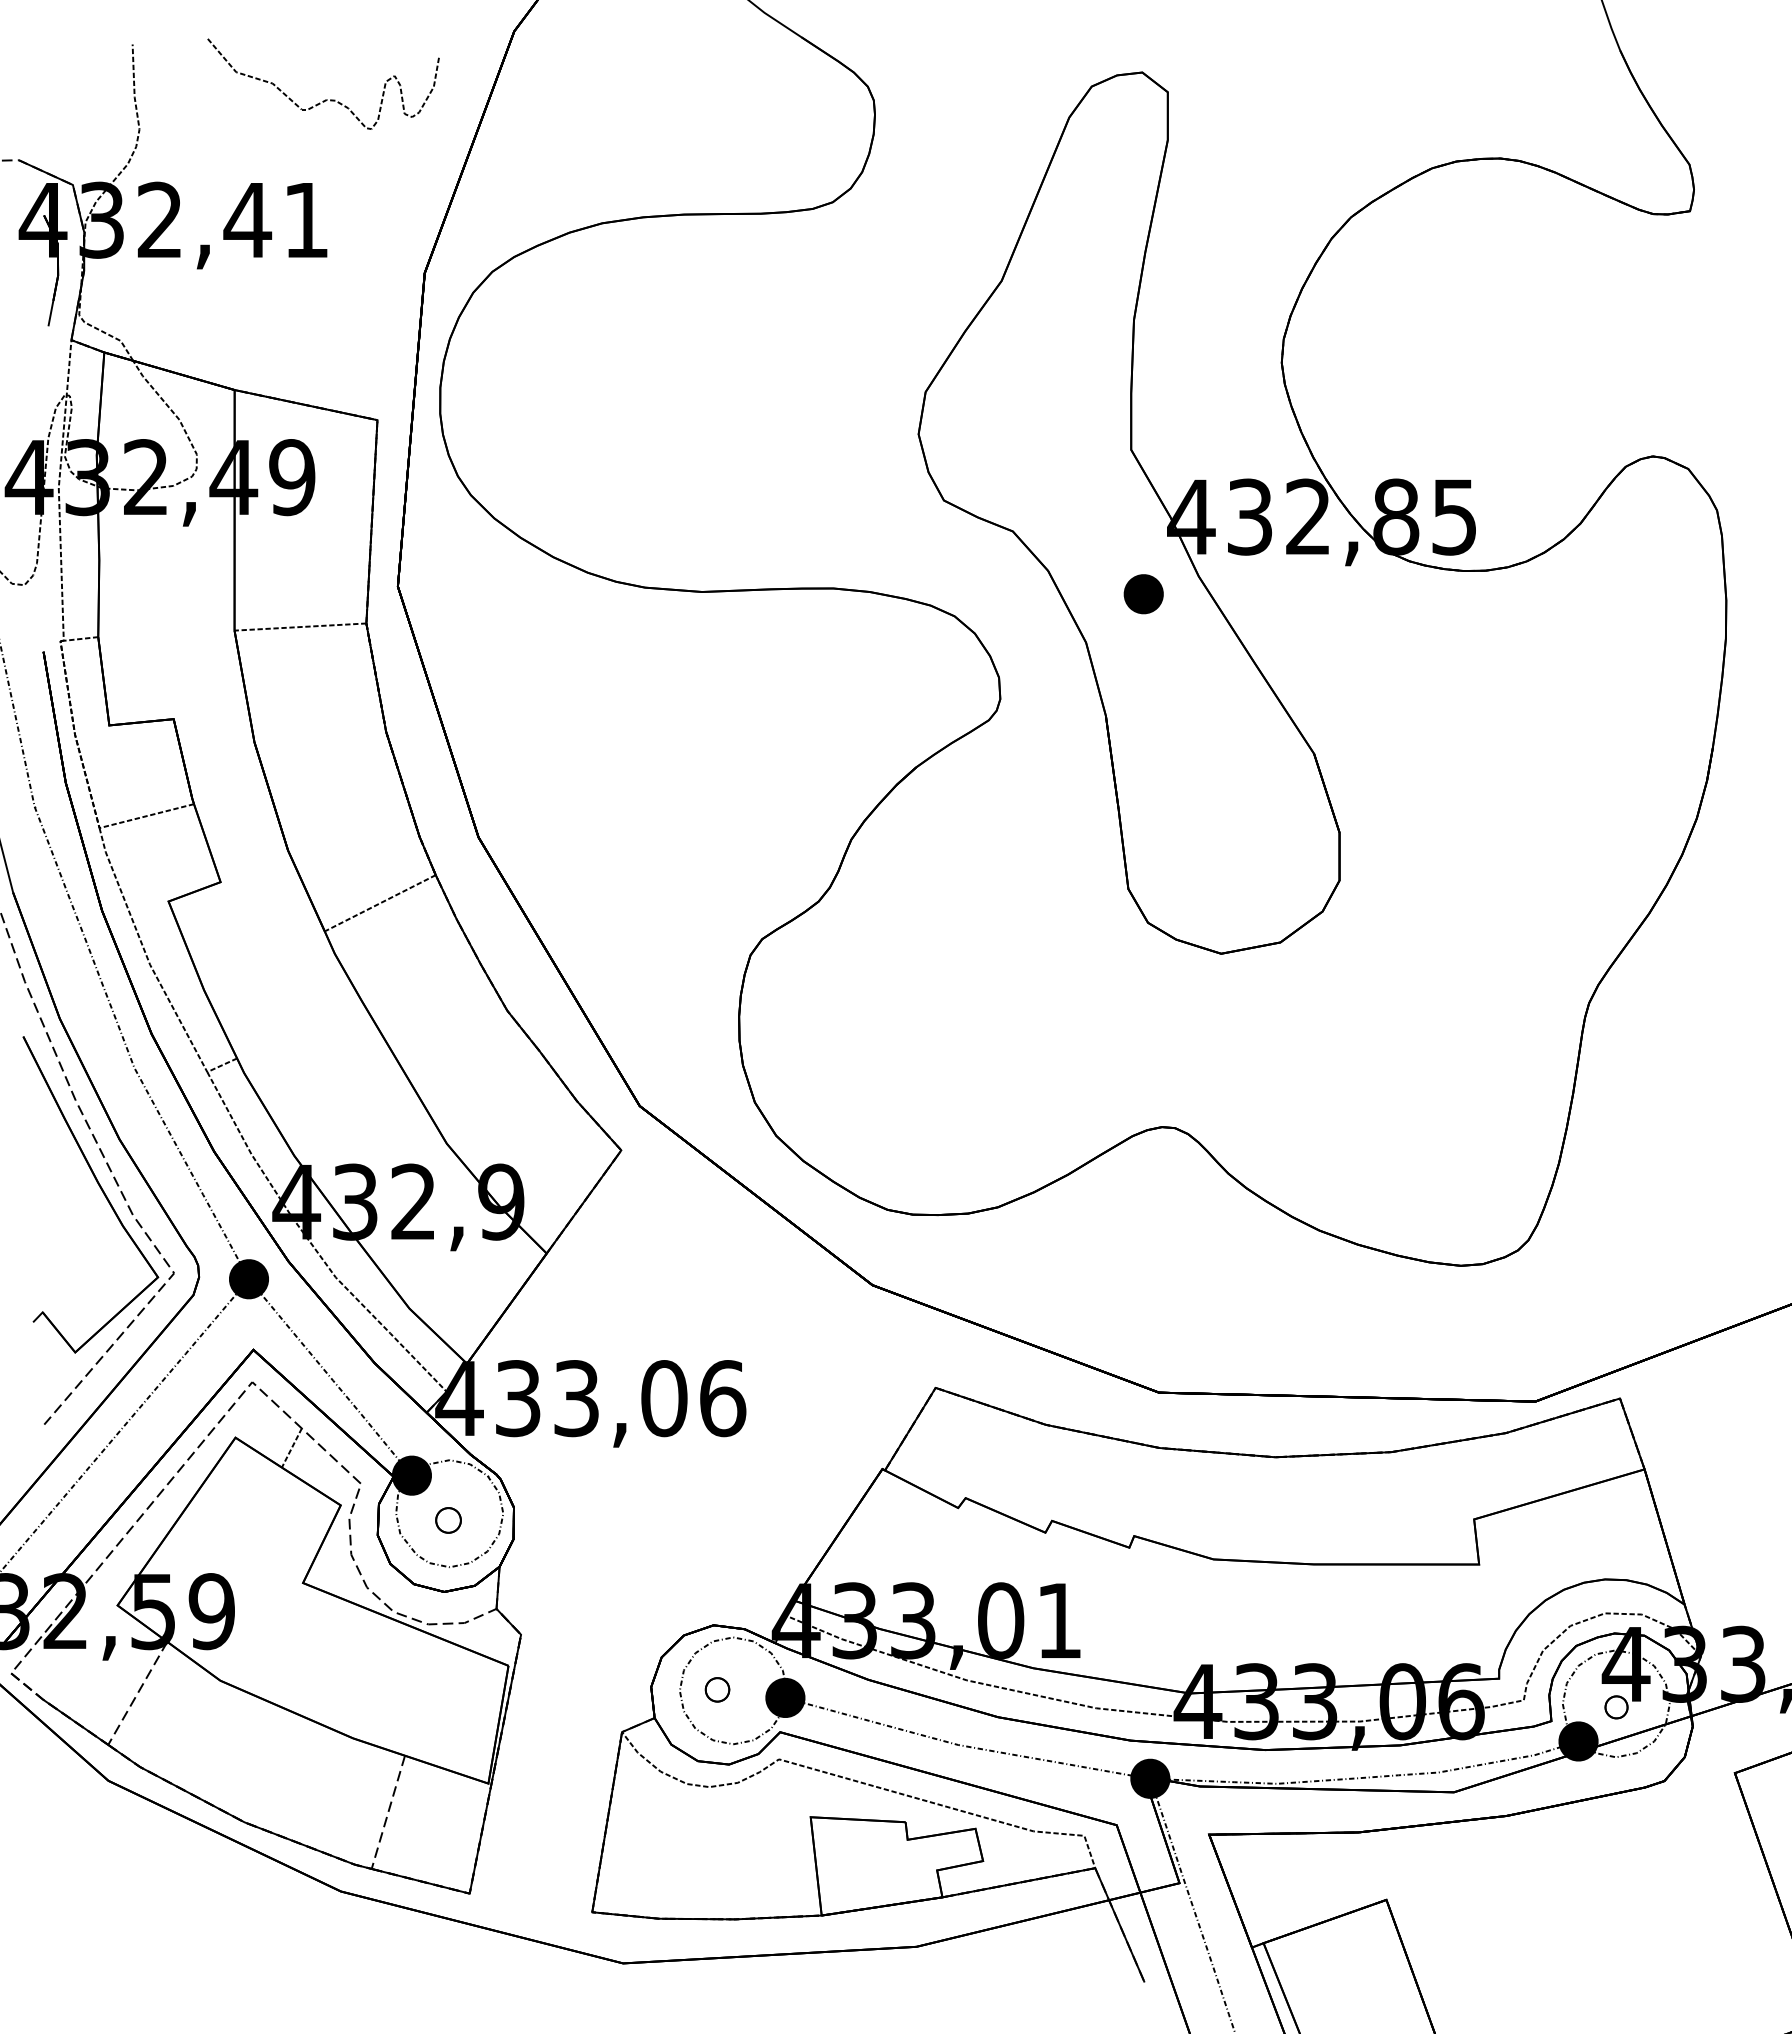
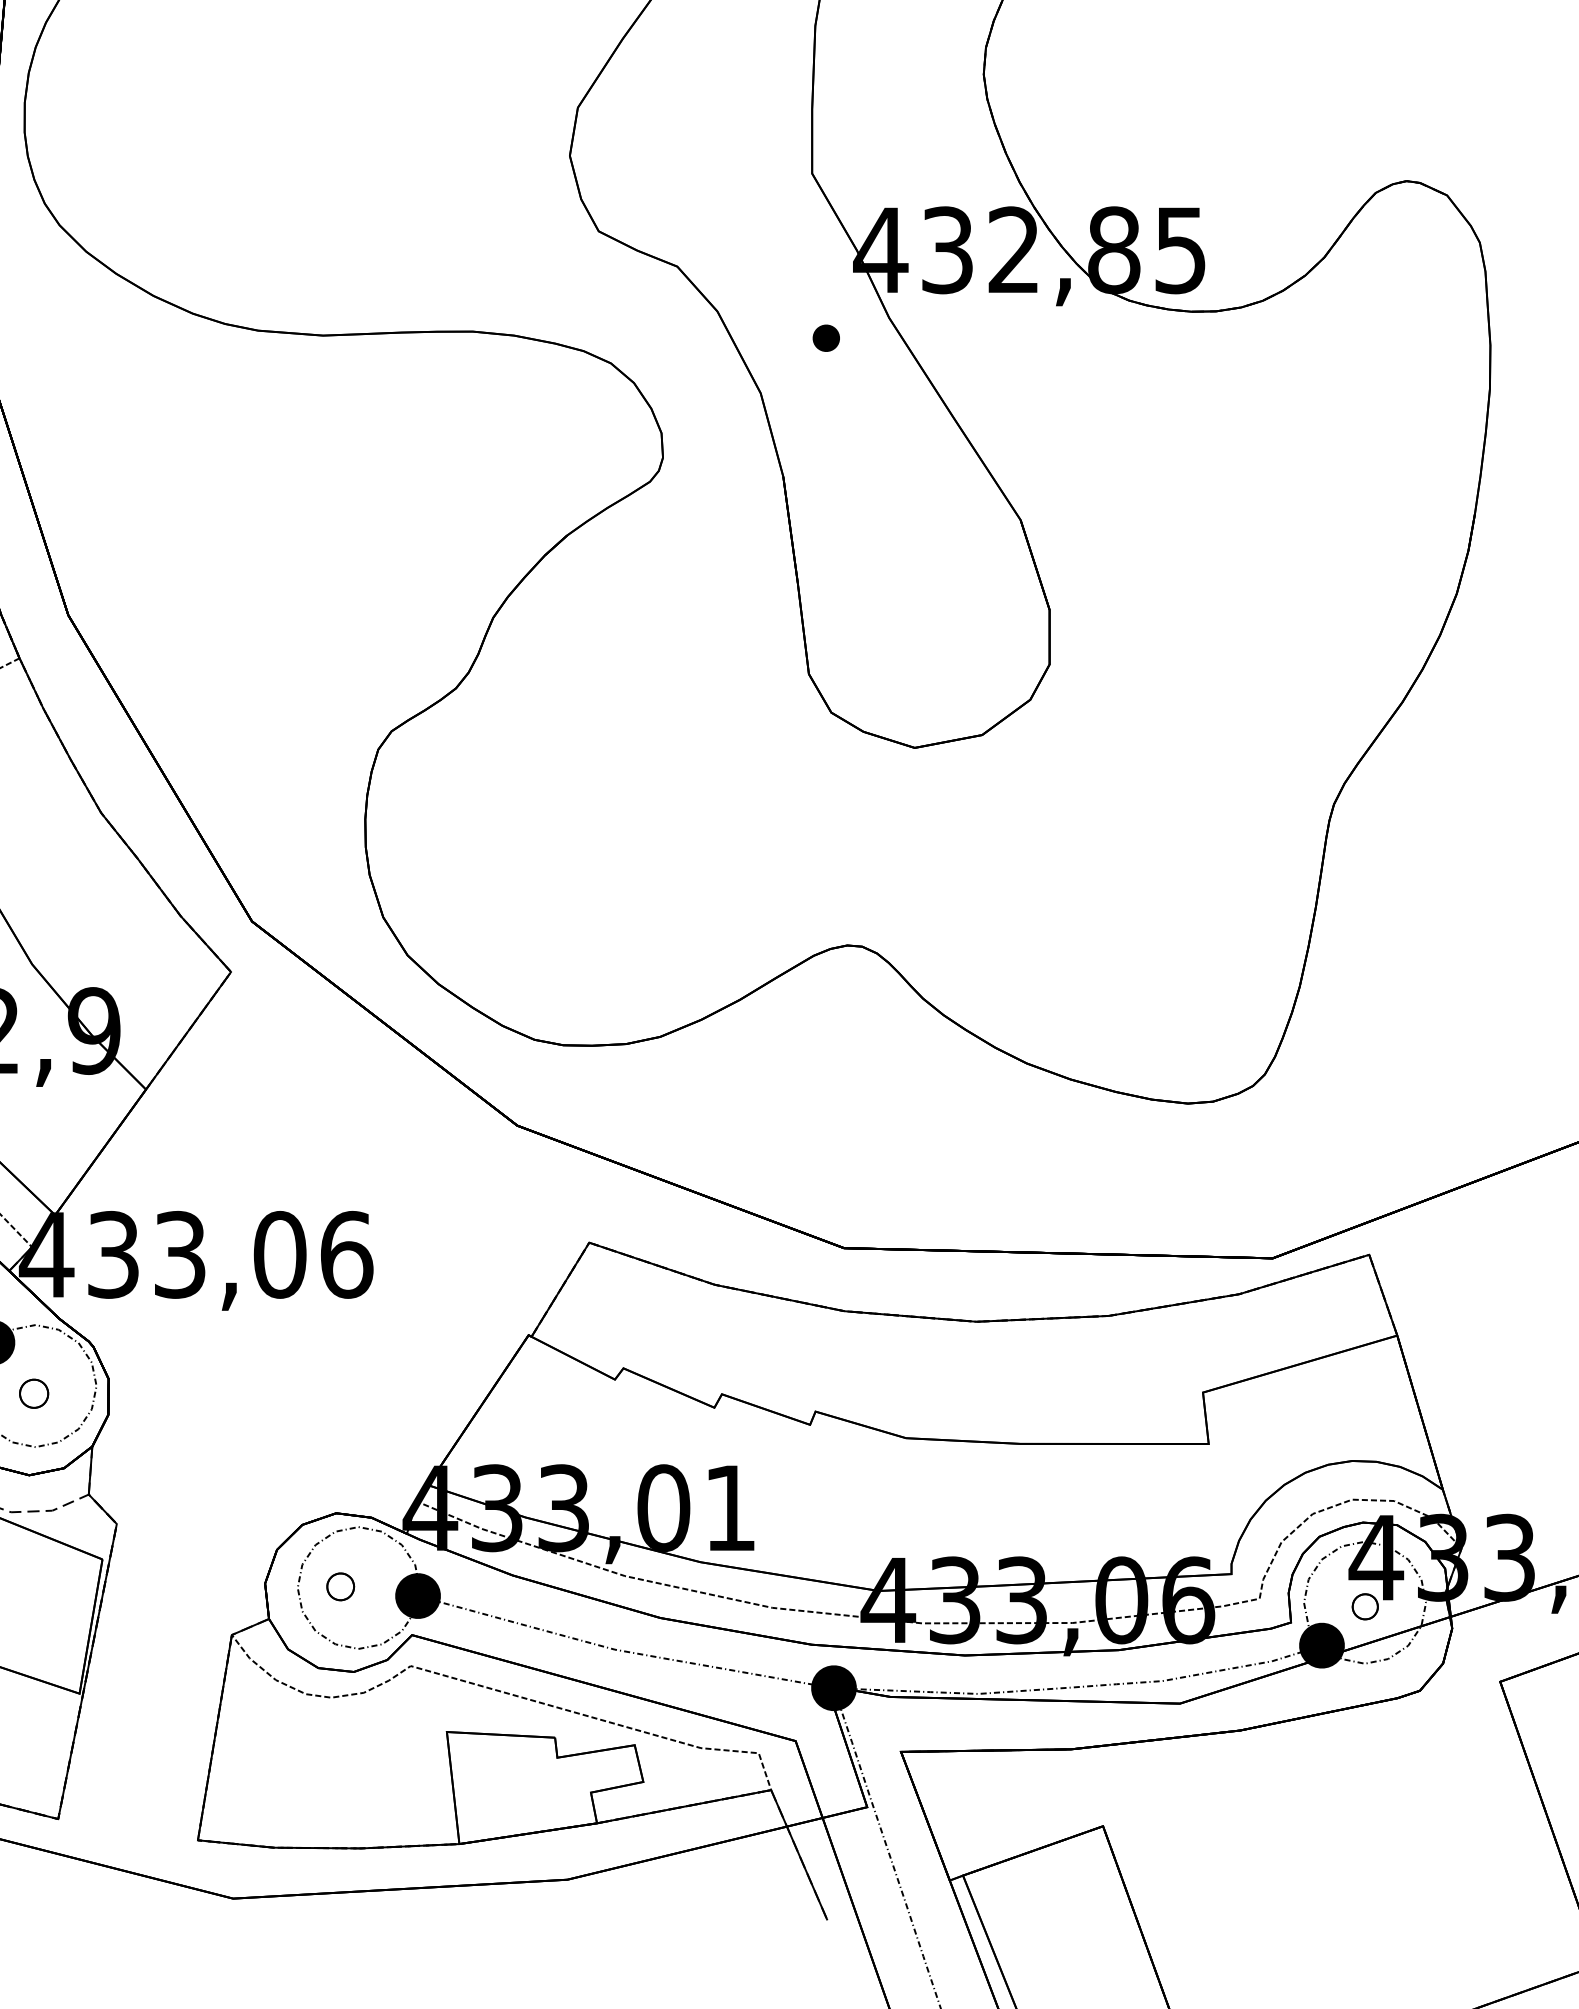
part: (1143, 594) -> (826, 338), size x0.6

